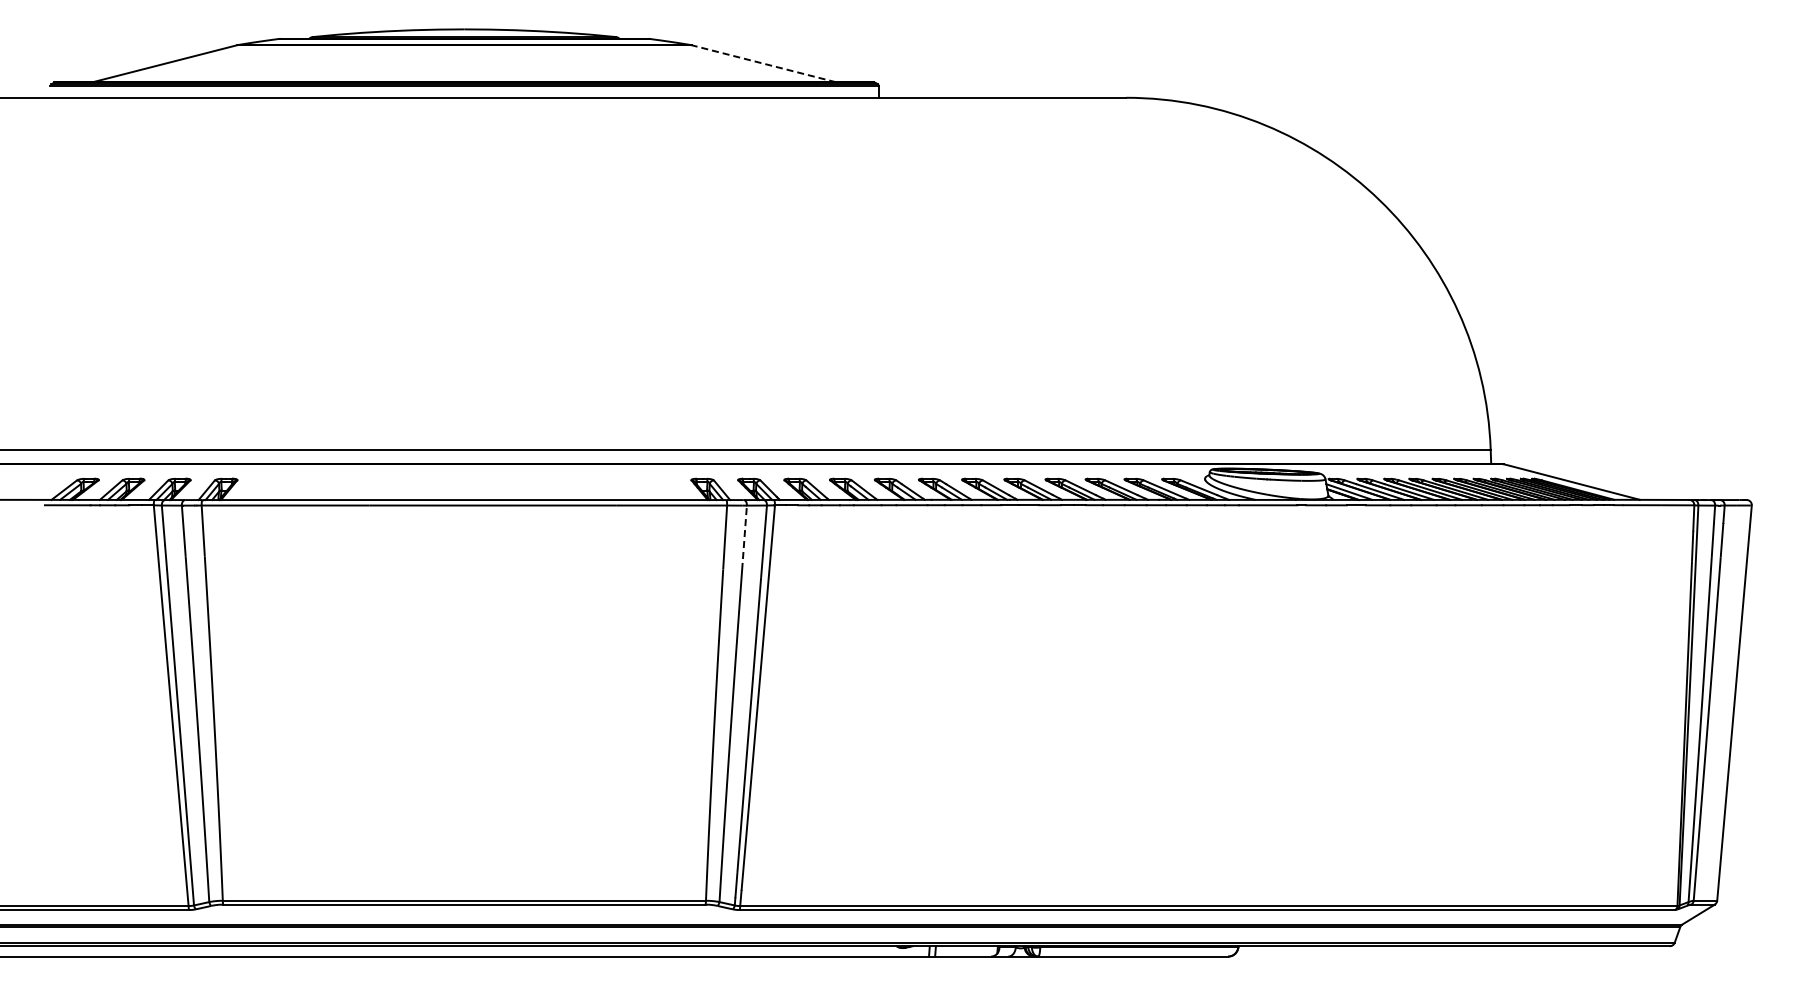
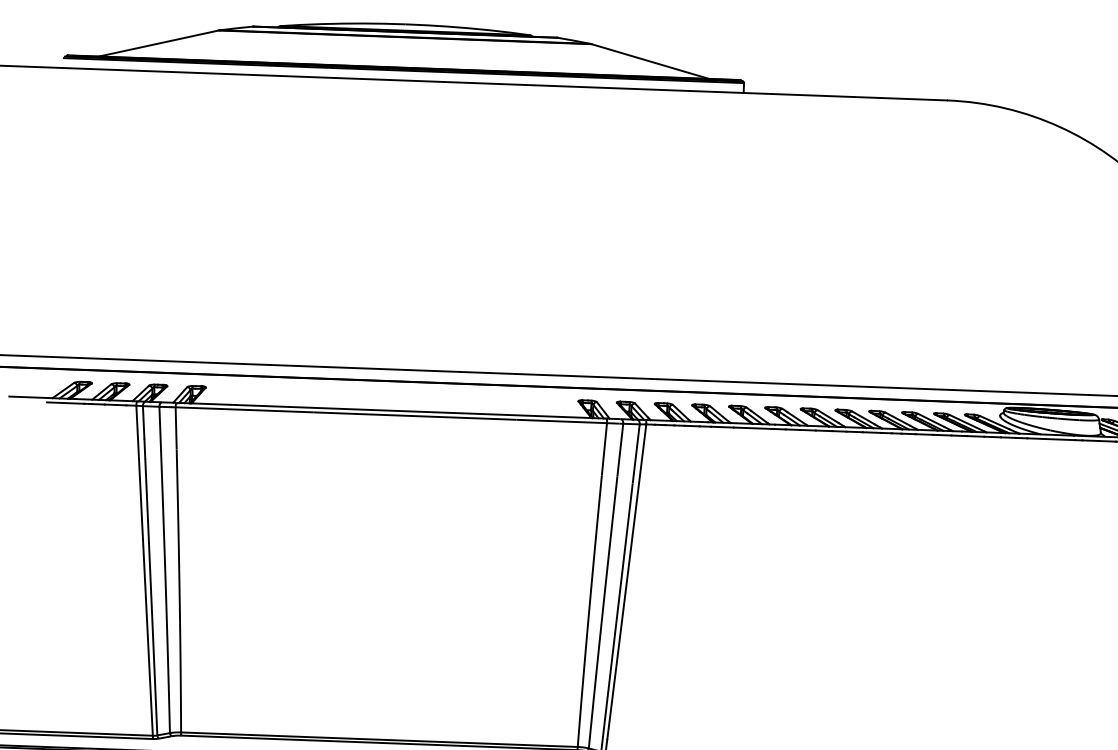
line: (763, 63) -> (650, 61), dashed -> solid
line: (744, 538) -> (620, 450), dashed -> solid

